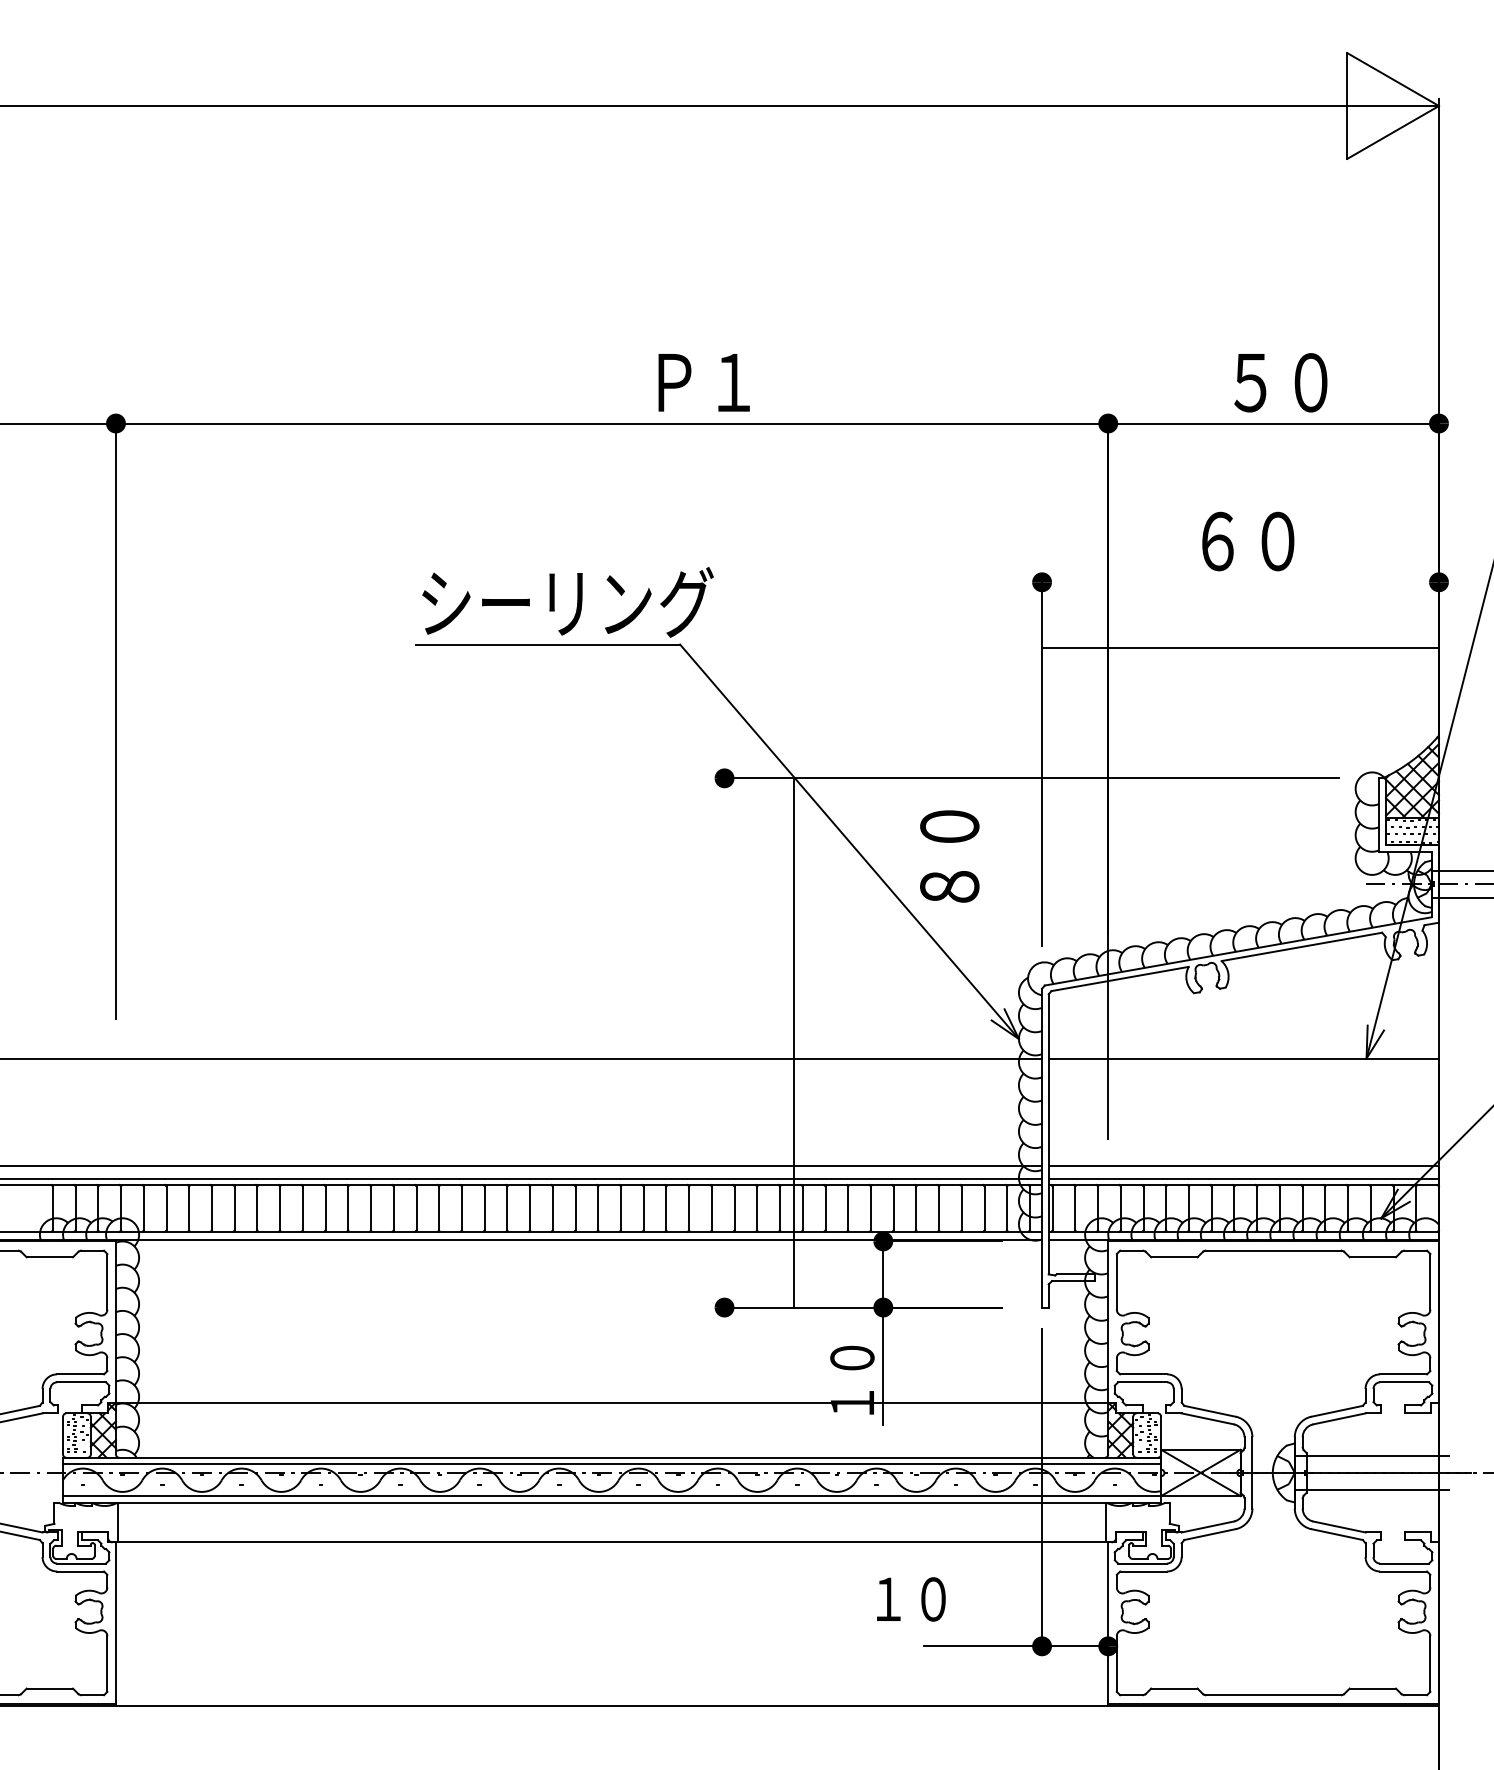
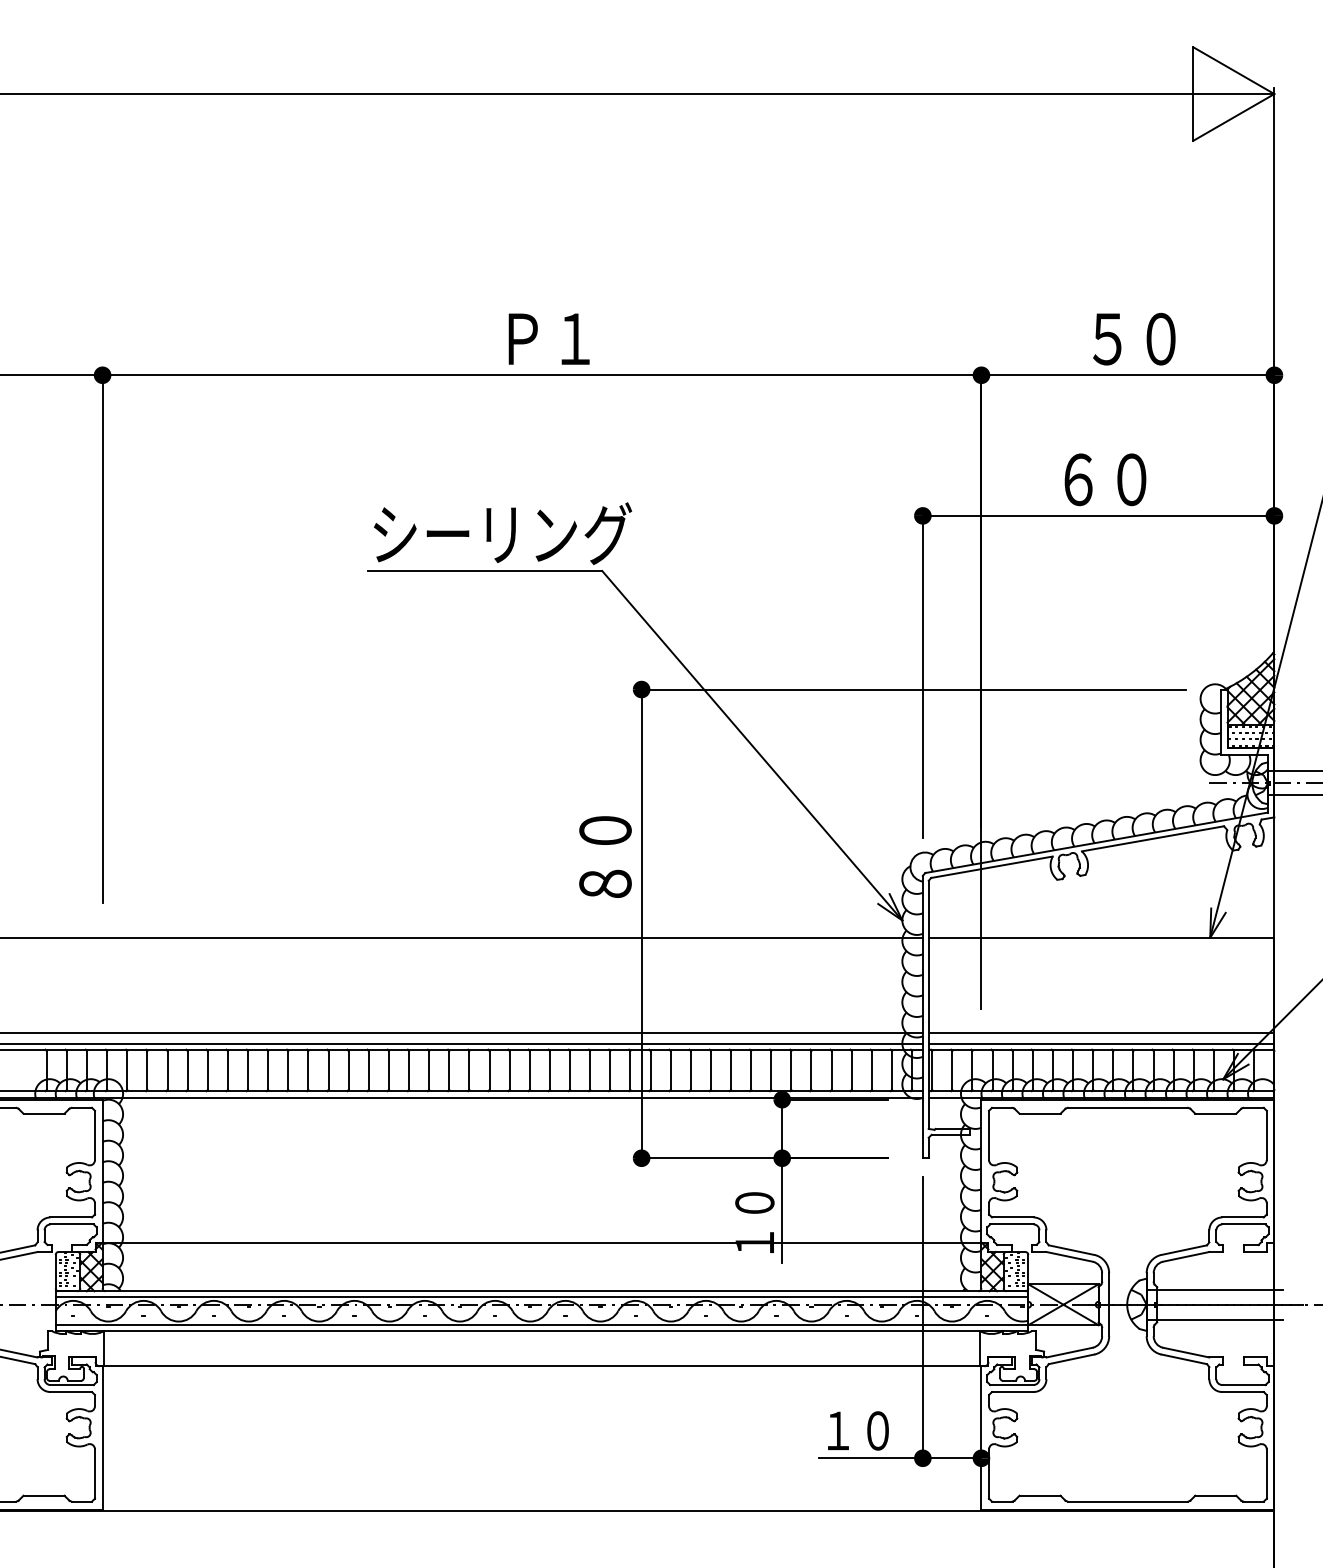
text: (703, 382) -> (548, 338), moved
line: (1240, 648) -> (1098, 516), moved
text: (949, 856) -> (605, 857), moved
line: (793, 1042) -> (641, 923), moved
text: (911, 1599) -> (858, 1431), moved

